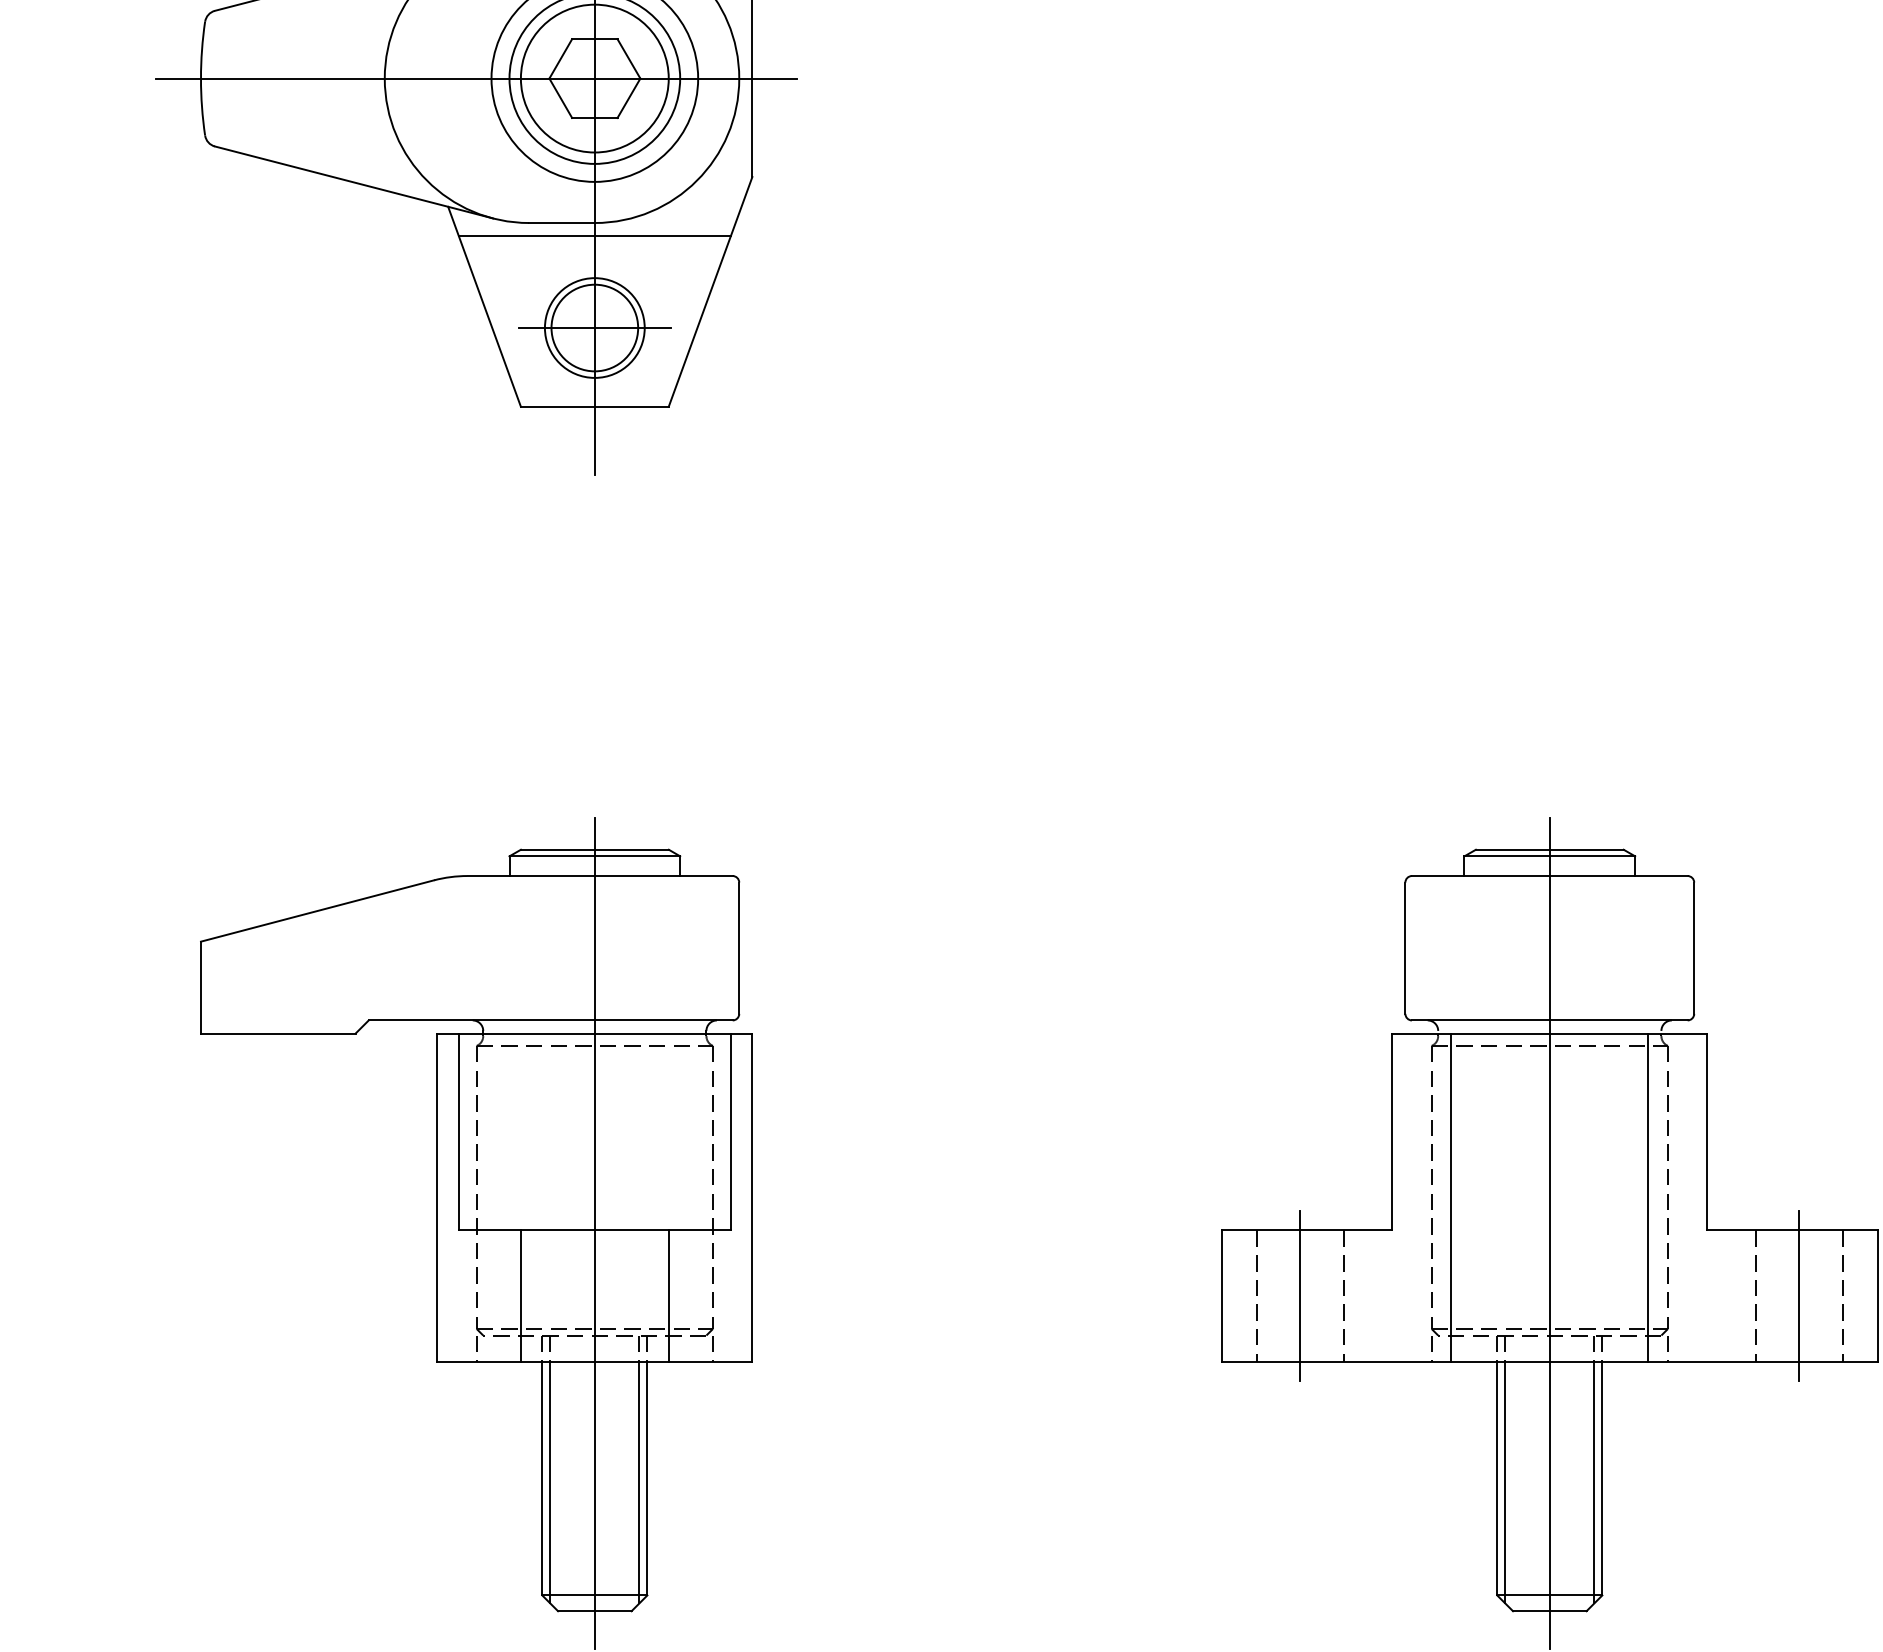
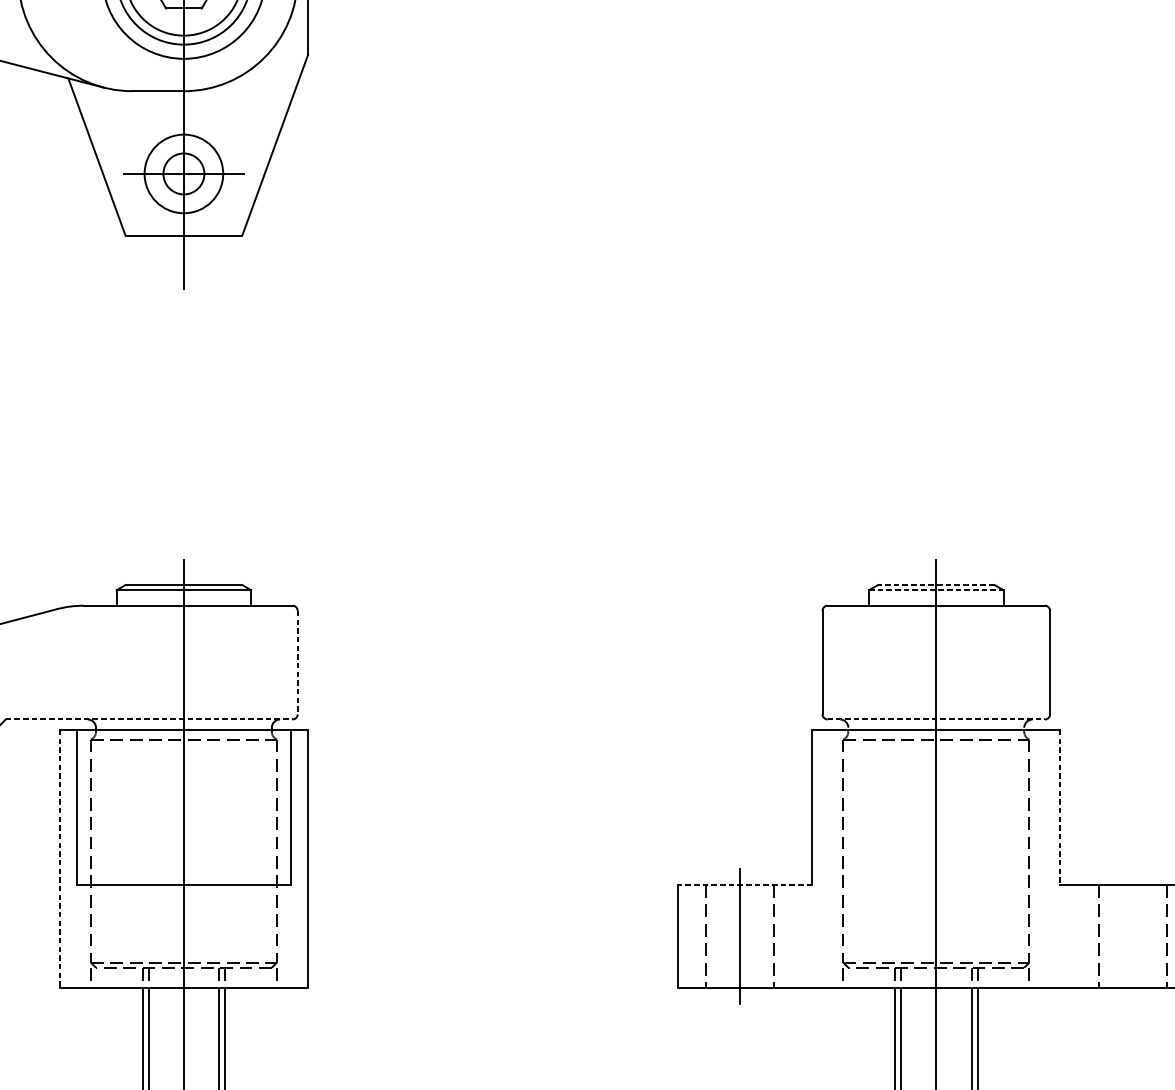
line: (594, 236) -> (183, 101), removed
circle: (594, 327) -> (183, 173), size x0.6
line: (1549, 849) -> (936, 584), solid -> dashed
line: (1550, 856) -> (936, 590), solid -> dashed
line: (739, 948) -> (297, 662), solid -> dashed
line: (550, 1020) -> (148, 719), solid -> dashed
line: (1549, 1020) -> (936, 719), solid -> dashed
line: (1707, 1132) -> (1060, 807), solid -> dashed
line: (1451, 1197) -> (858, 859), removed
line: (1648, 1197) -> (1014, 859), removed
line: (437, 1198) -> (59, 859), solid -> dashed
line: (1306, 1230) -> (744, 885), solid -> dashed
line: (520, 1295) -> (125, 936), removed
line: (668, 1295) -> (241, 936), removed
line: (1799, 1295) -> (1133, 936), removed

